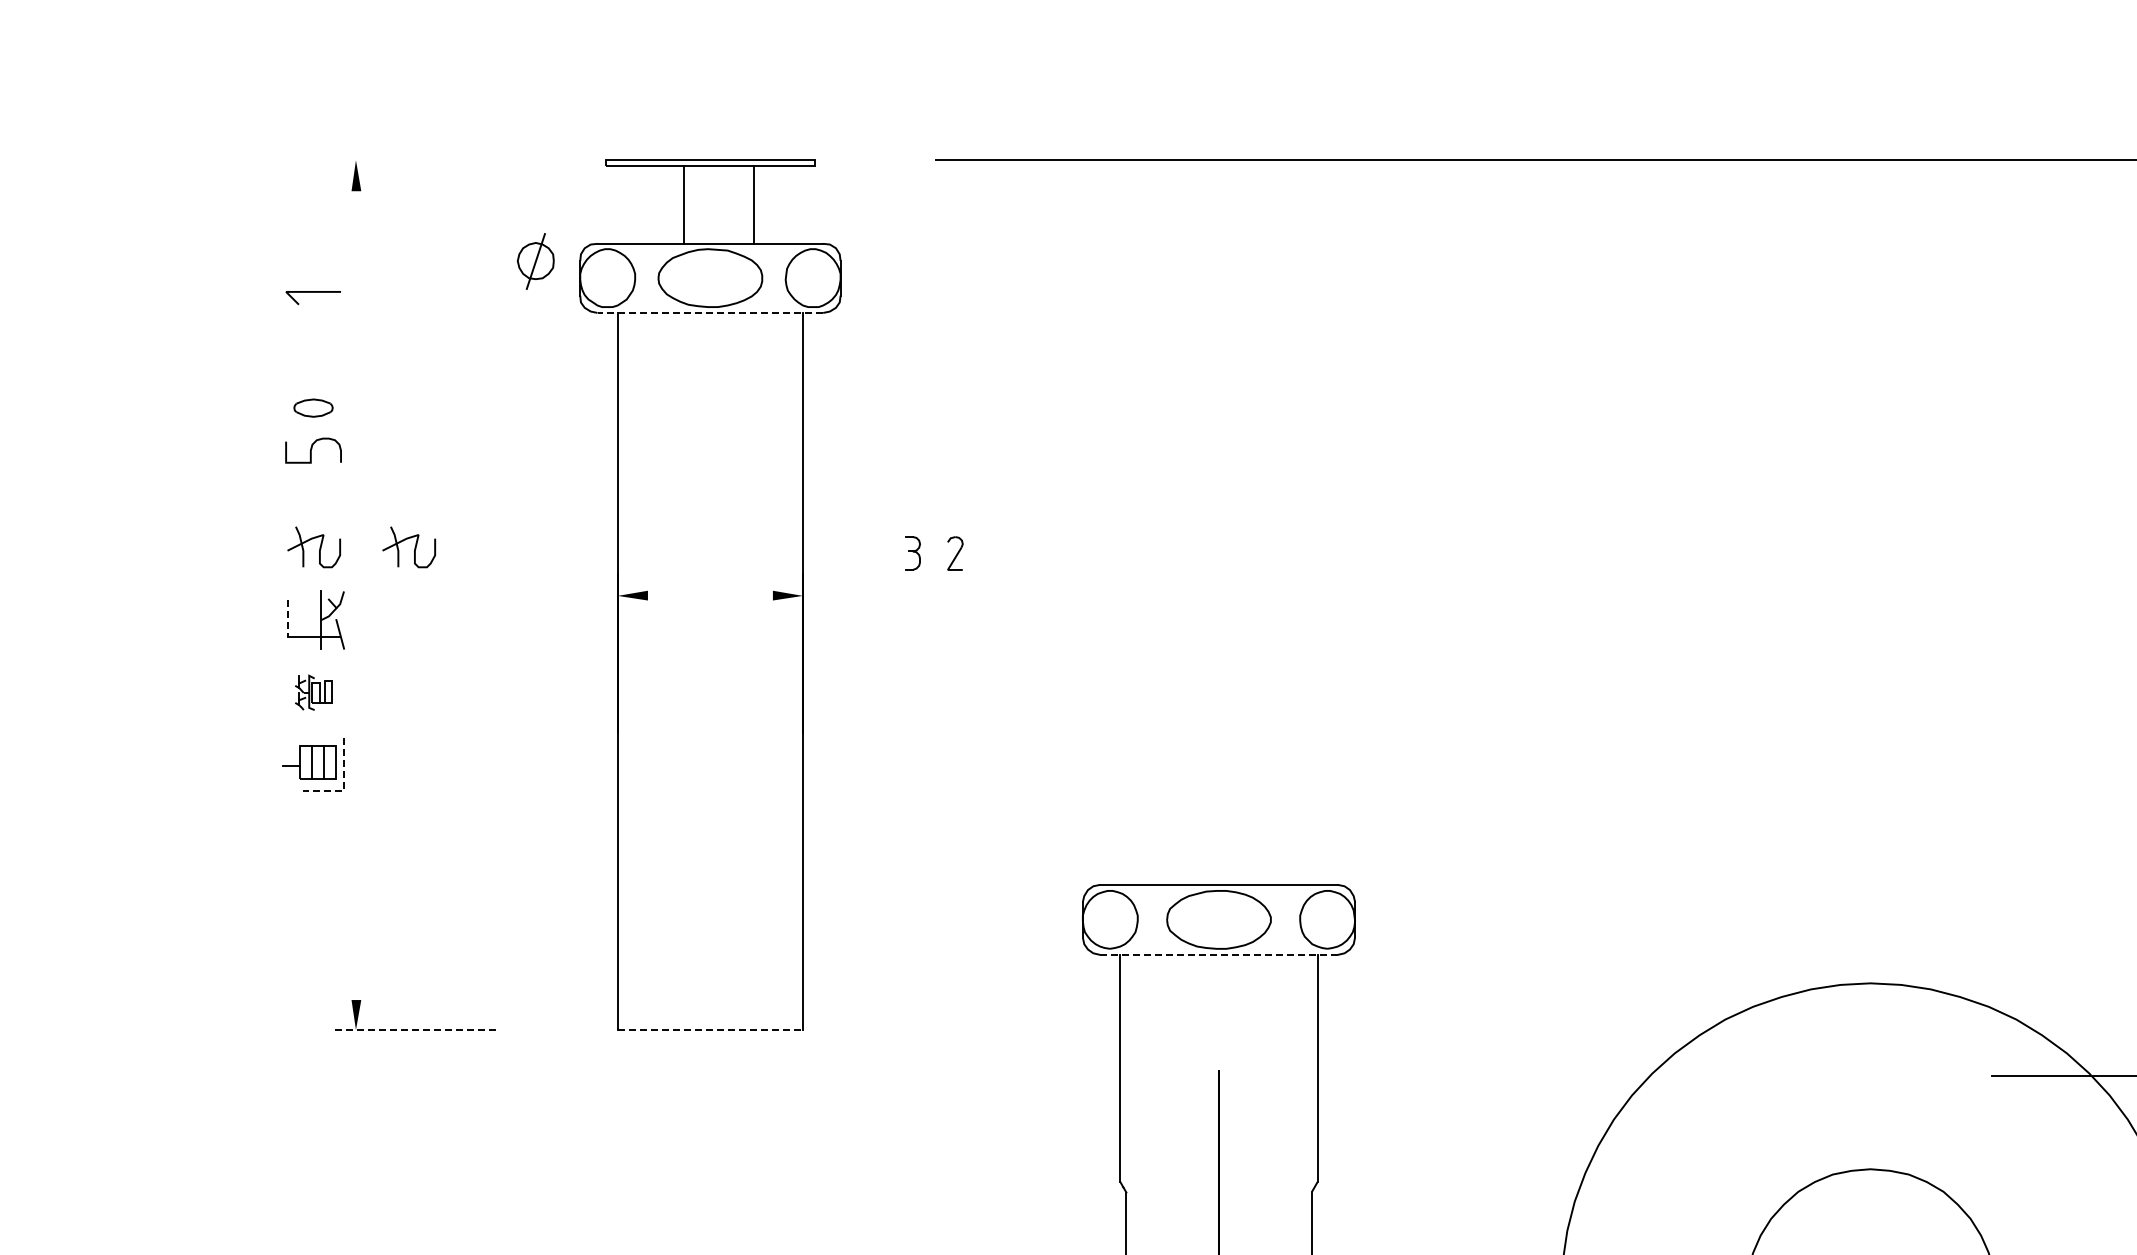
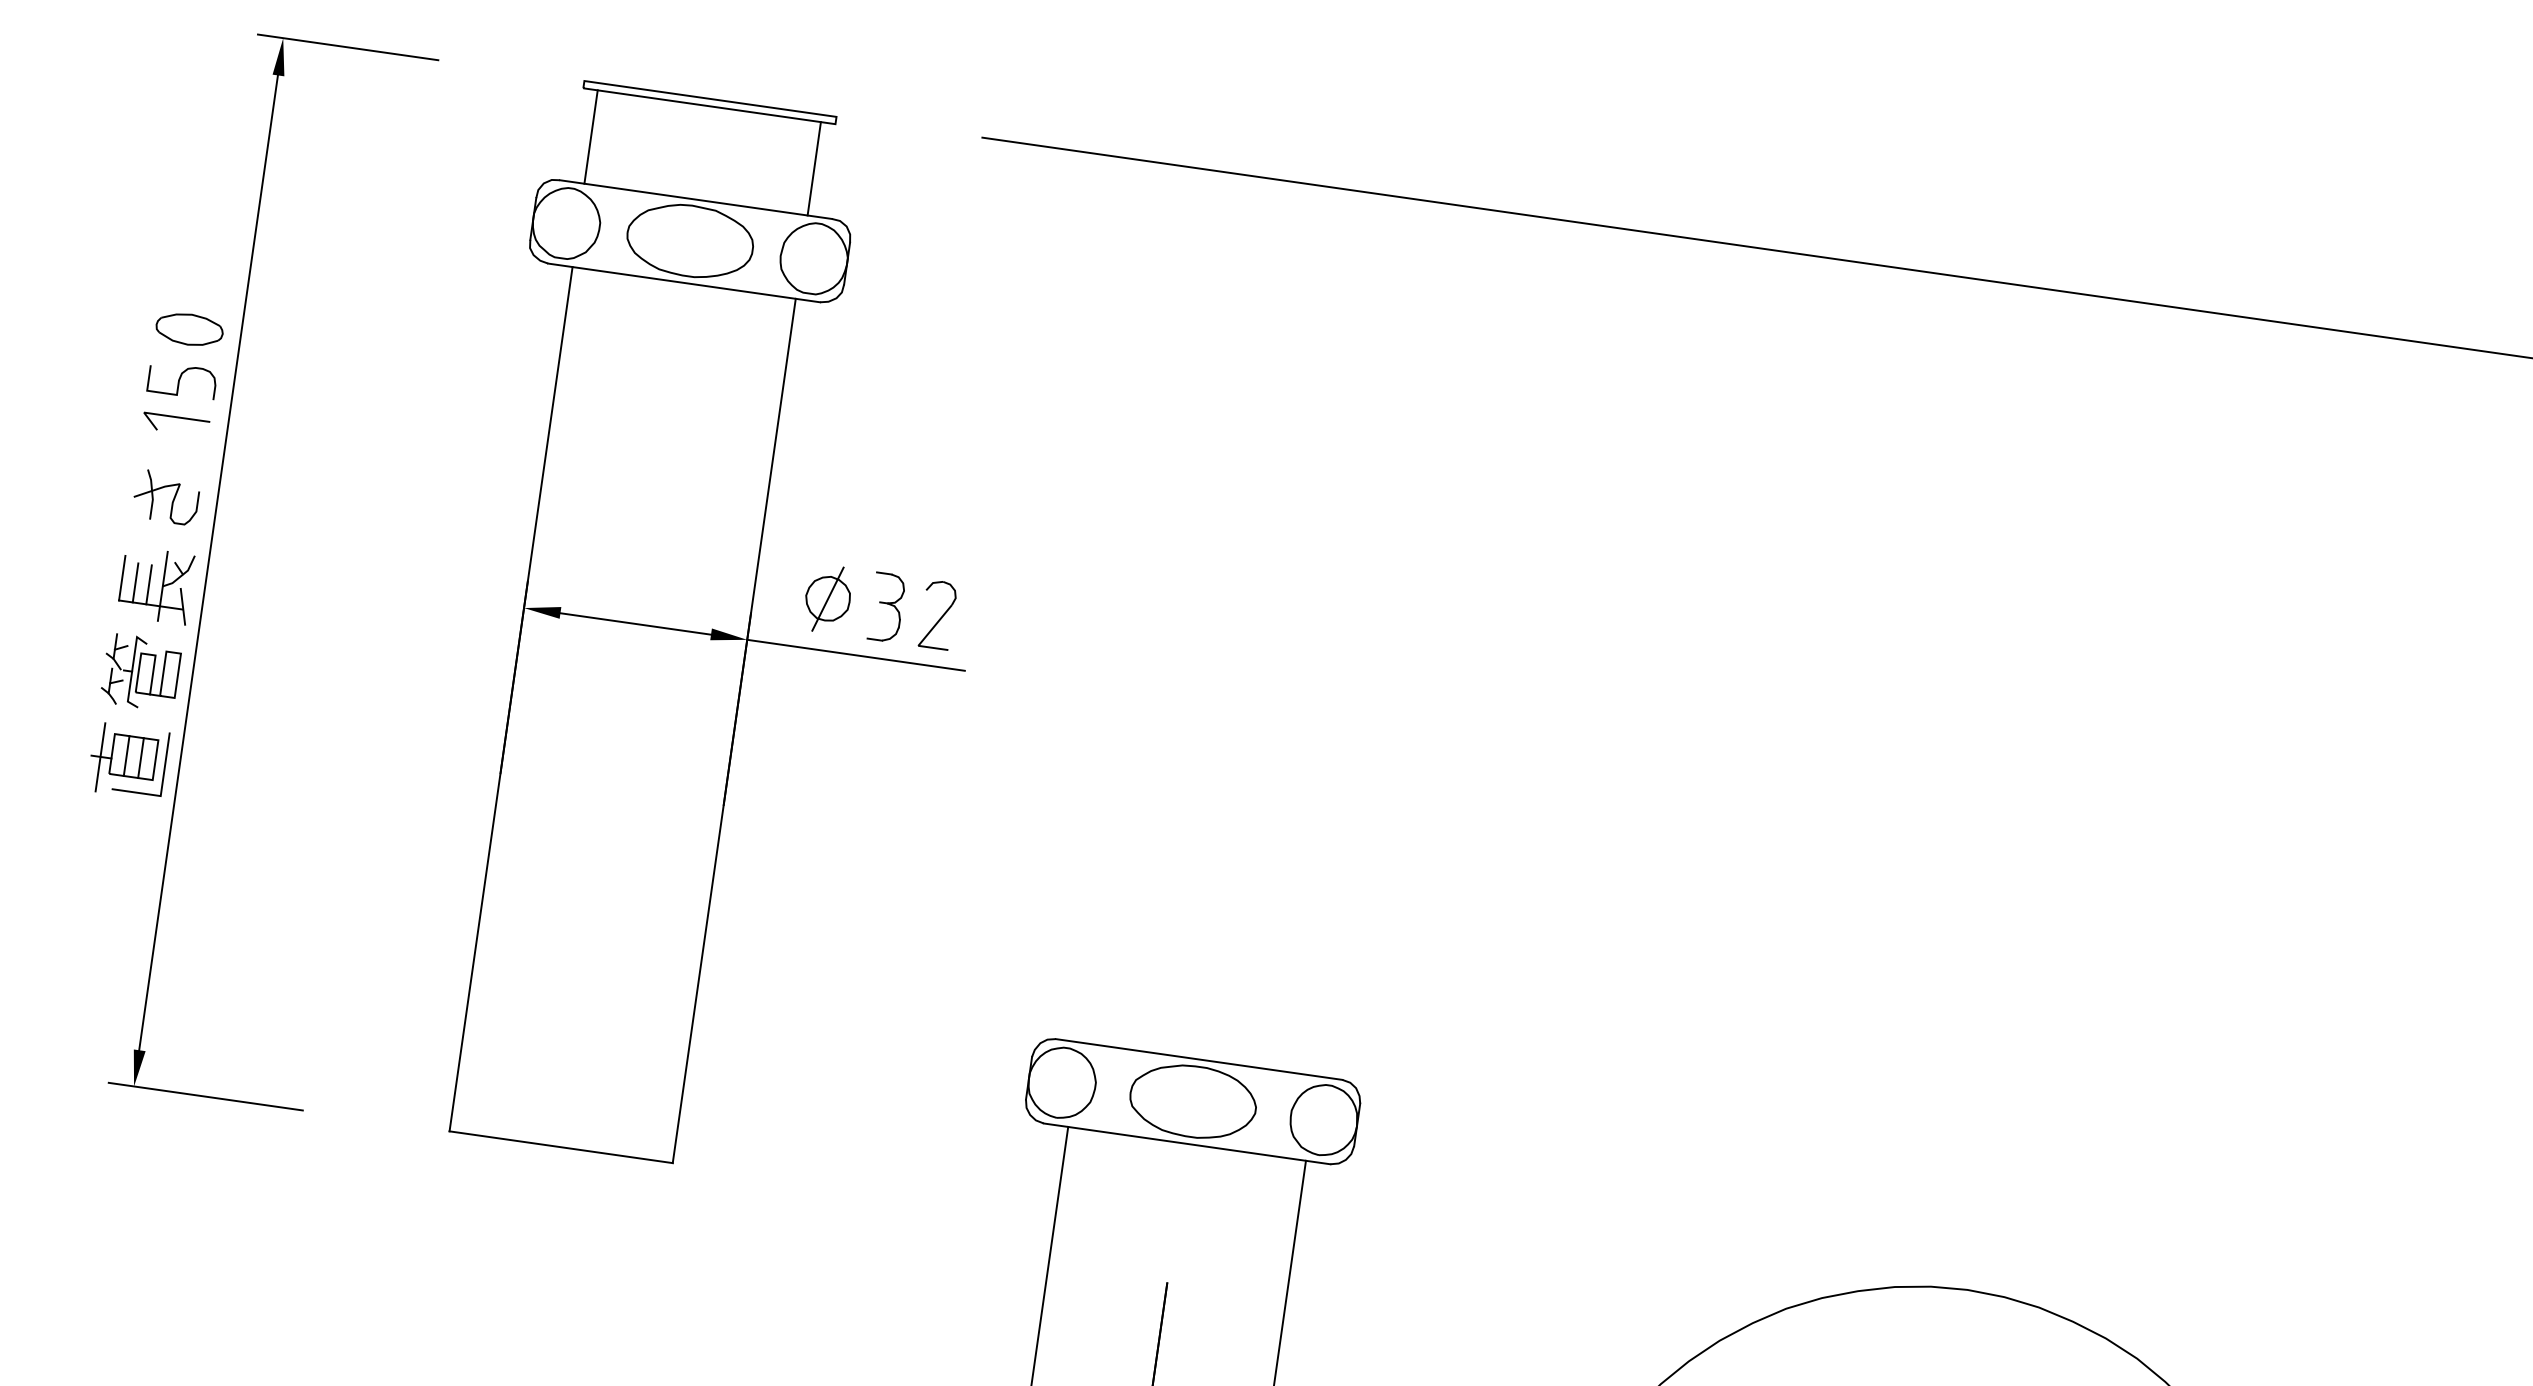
line: (409, 160) -> (347, 47), added
line: (683, 204) -> (590, 136), moved
line: (753, 204) -> (813, 168), moved
part: (535, 261) -> (827, 599), moved
line: (312, 292) -> (175, 417), moved
line: (710, 312) -> (684, 282), dashed -> solid
part: (313, 407) -> (189, 328), size x1.43
part: (408, 547) -> (280, 513), removed
part: (912, 553) -> (886, 607), size x1.67
part: (955, 553) -> (938, 614), size x1.67
line: (355, 595) -> (208, 562), added
line: (709, 595) -> (634, 623), added
line: (892, 595) -> (855, 654), added
line: (287, 618) -> (122, 578), dashed -> solid
line: (298, 620) -> (135, 582), added
line: (310, 620) -> (149, 585), added
part: (313, 692) -> (140, 672), size x1.67
line: (290, 766) -> (100, 757), added
line: (344, 785) -> (162, 789), dashed -> solid
line: (1218, 954) -> (1186, 1143), dashed -> solid
line: (415, 1030) -> (205, 1097), dashed -> solid
line: (710, 1030) -> (561, 1147), dashed -> solid

